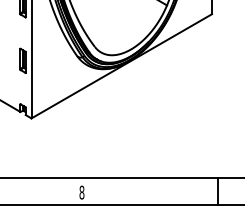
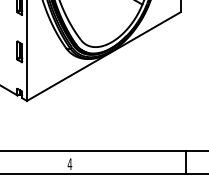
text: (81, 192) -> (69, 164), 8 -> 4

